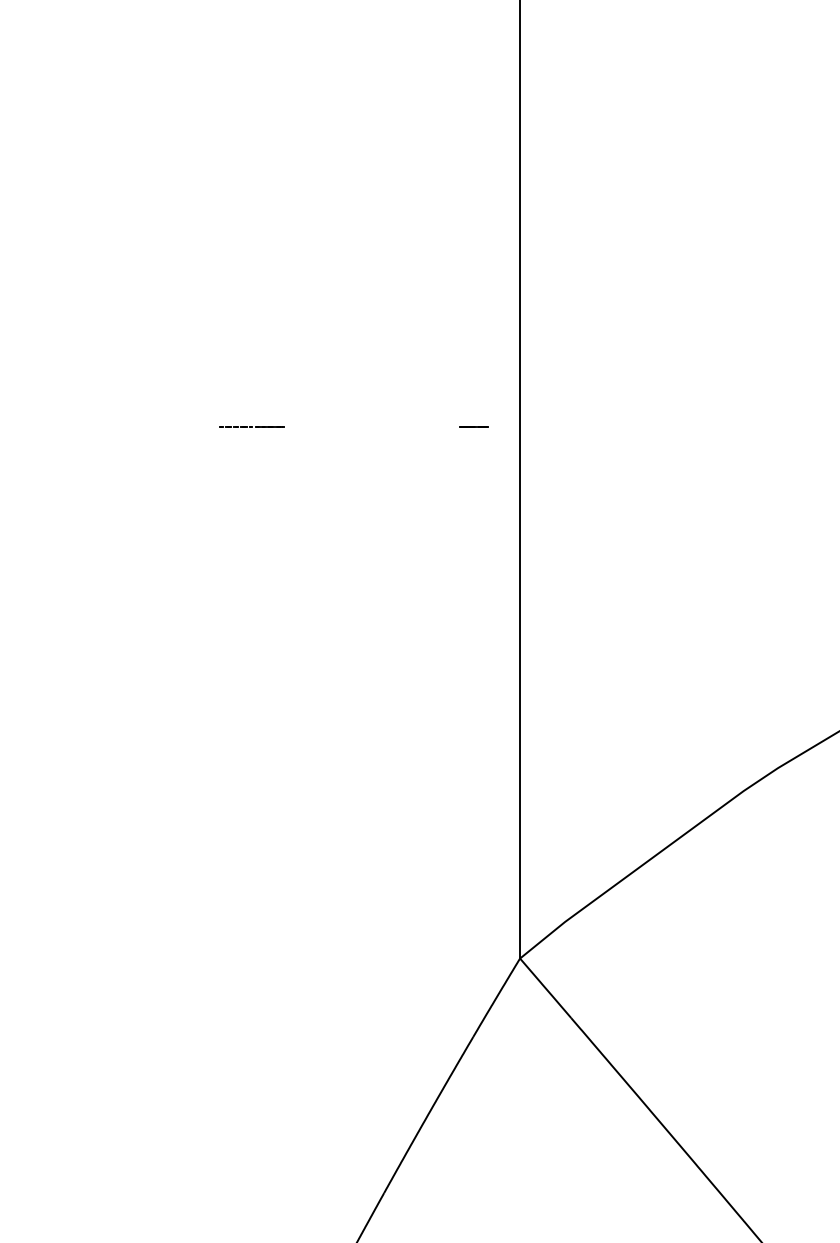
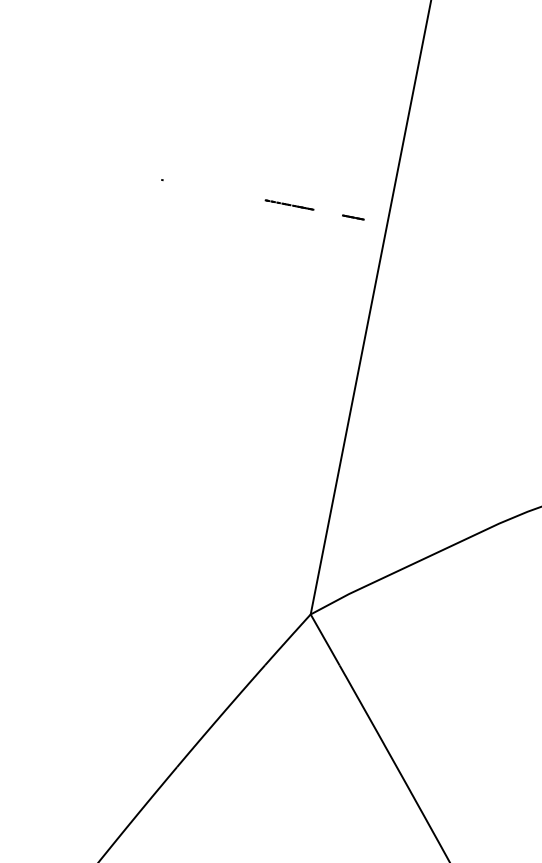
line: (251, 426) -> (289, 204), moved

